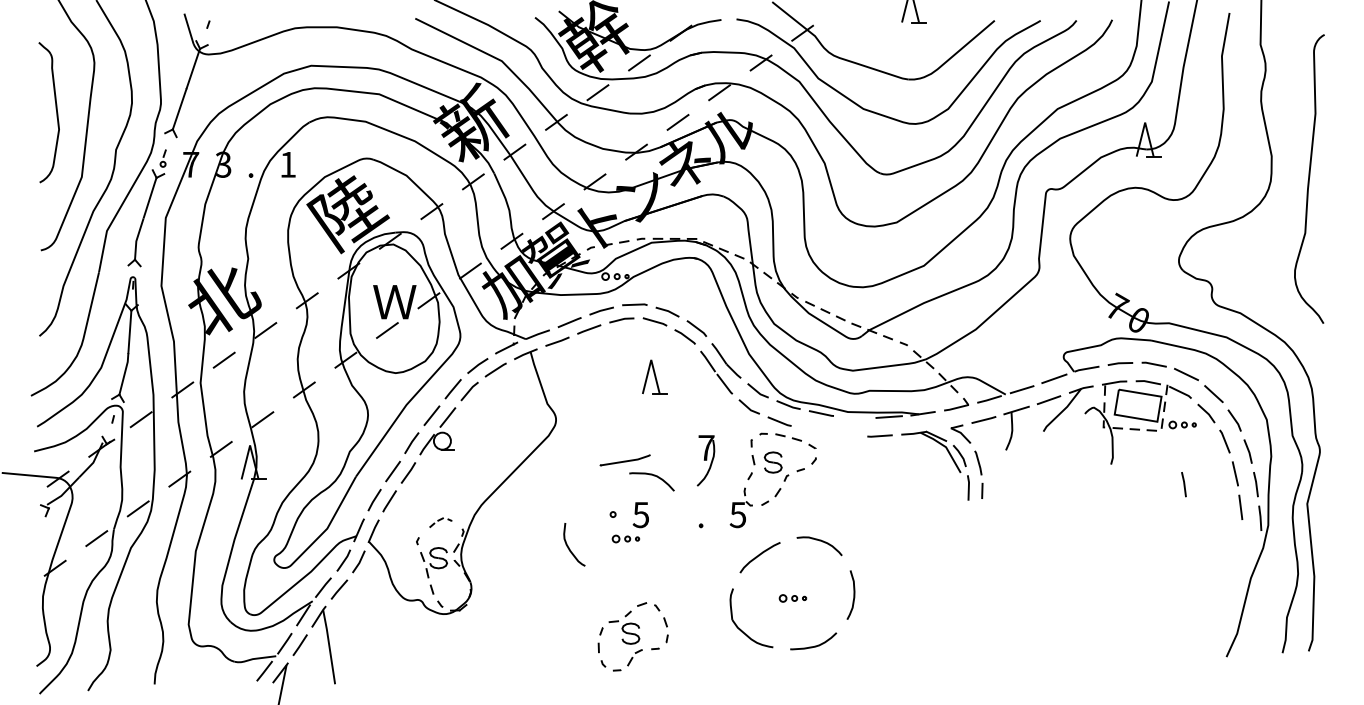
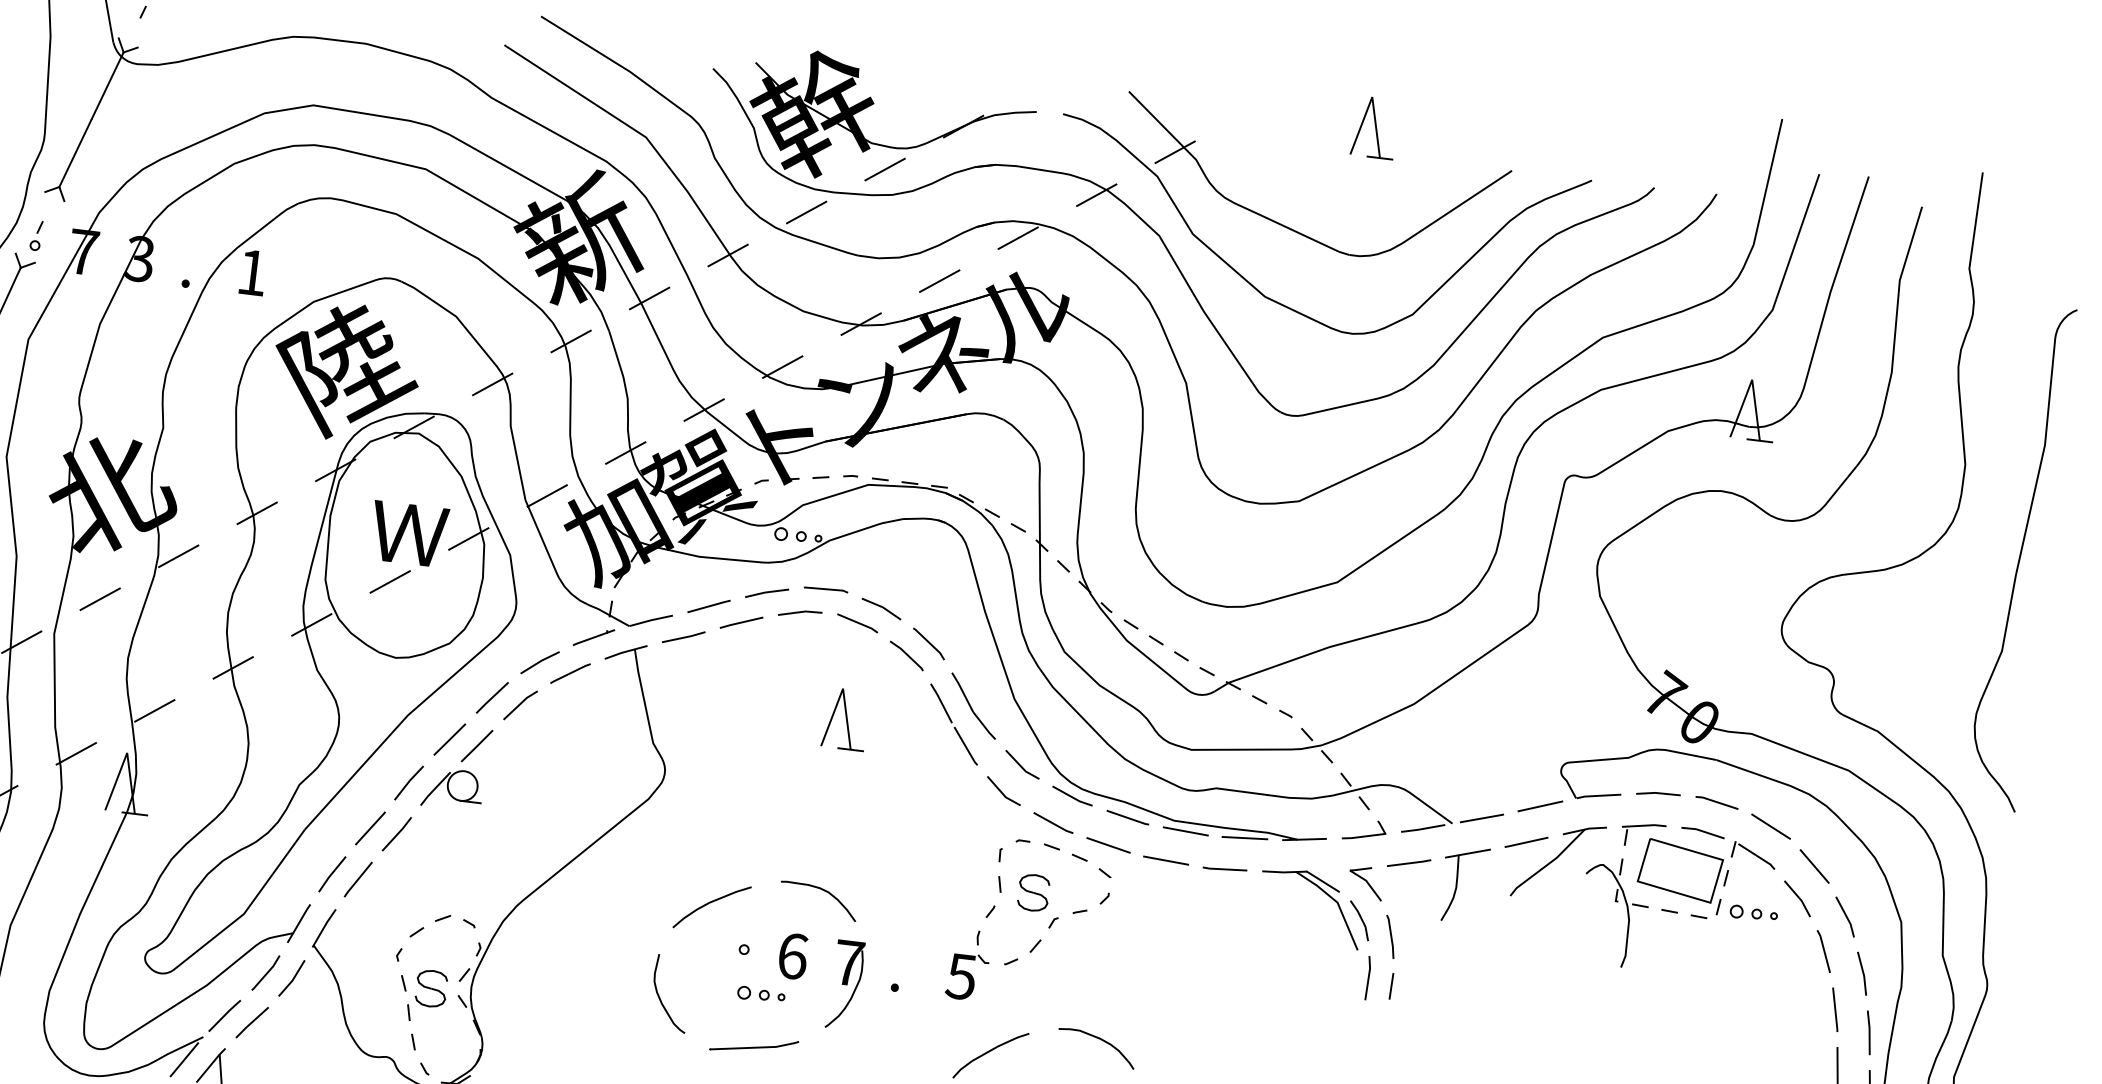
curve: (1309, 178) -> (2020, 556), moved
line: (854, 417) -> (1184, 831), added
line: (811, 430) -> (1106, 845), added
line: (845, 435) -> (1165, 861), added
part: (624, 460) -> (752, 1045), moved
part: (705, 460) -> (844, 984), moved
line: (1183, 484) -> (1742, 1017), removed
curve: (590, 491) -> (709, 904), added
text: (640, 514) -> (791, 955), 5 -> 6
part: (440, 522) -> (442, 927), size x1.67

